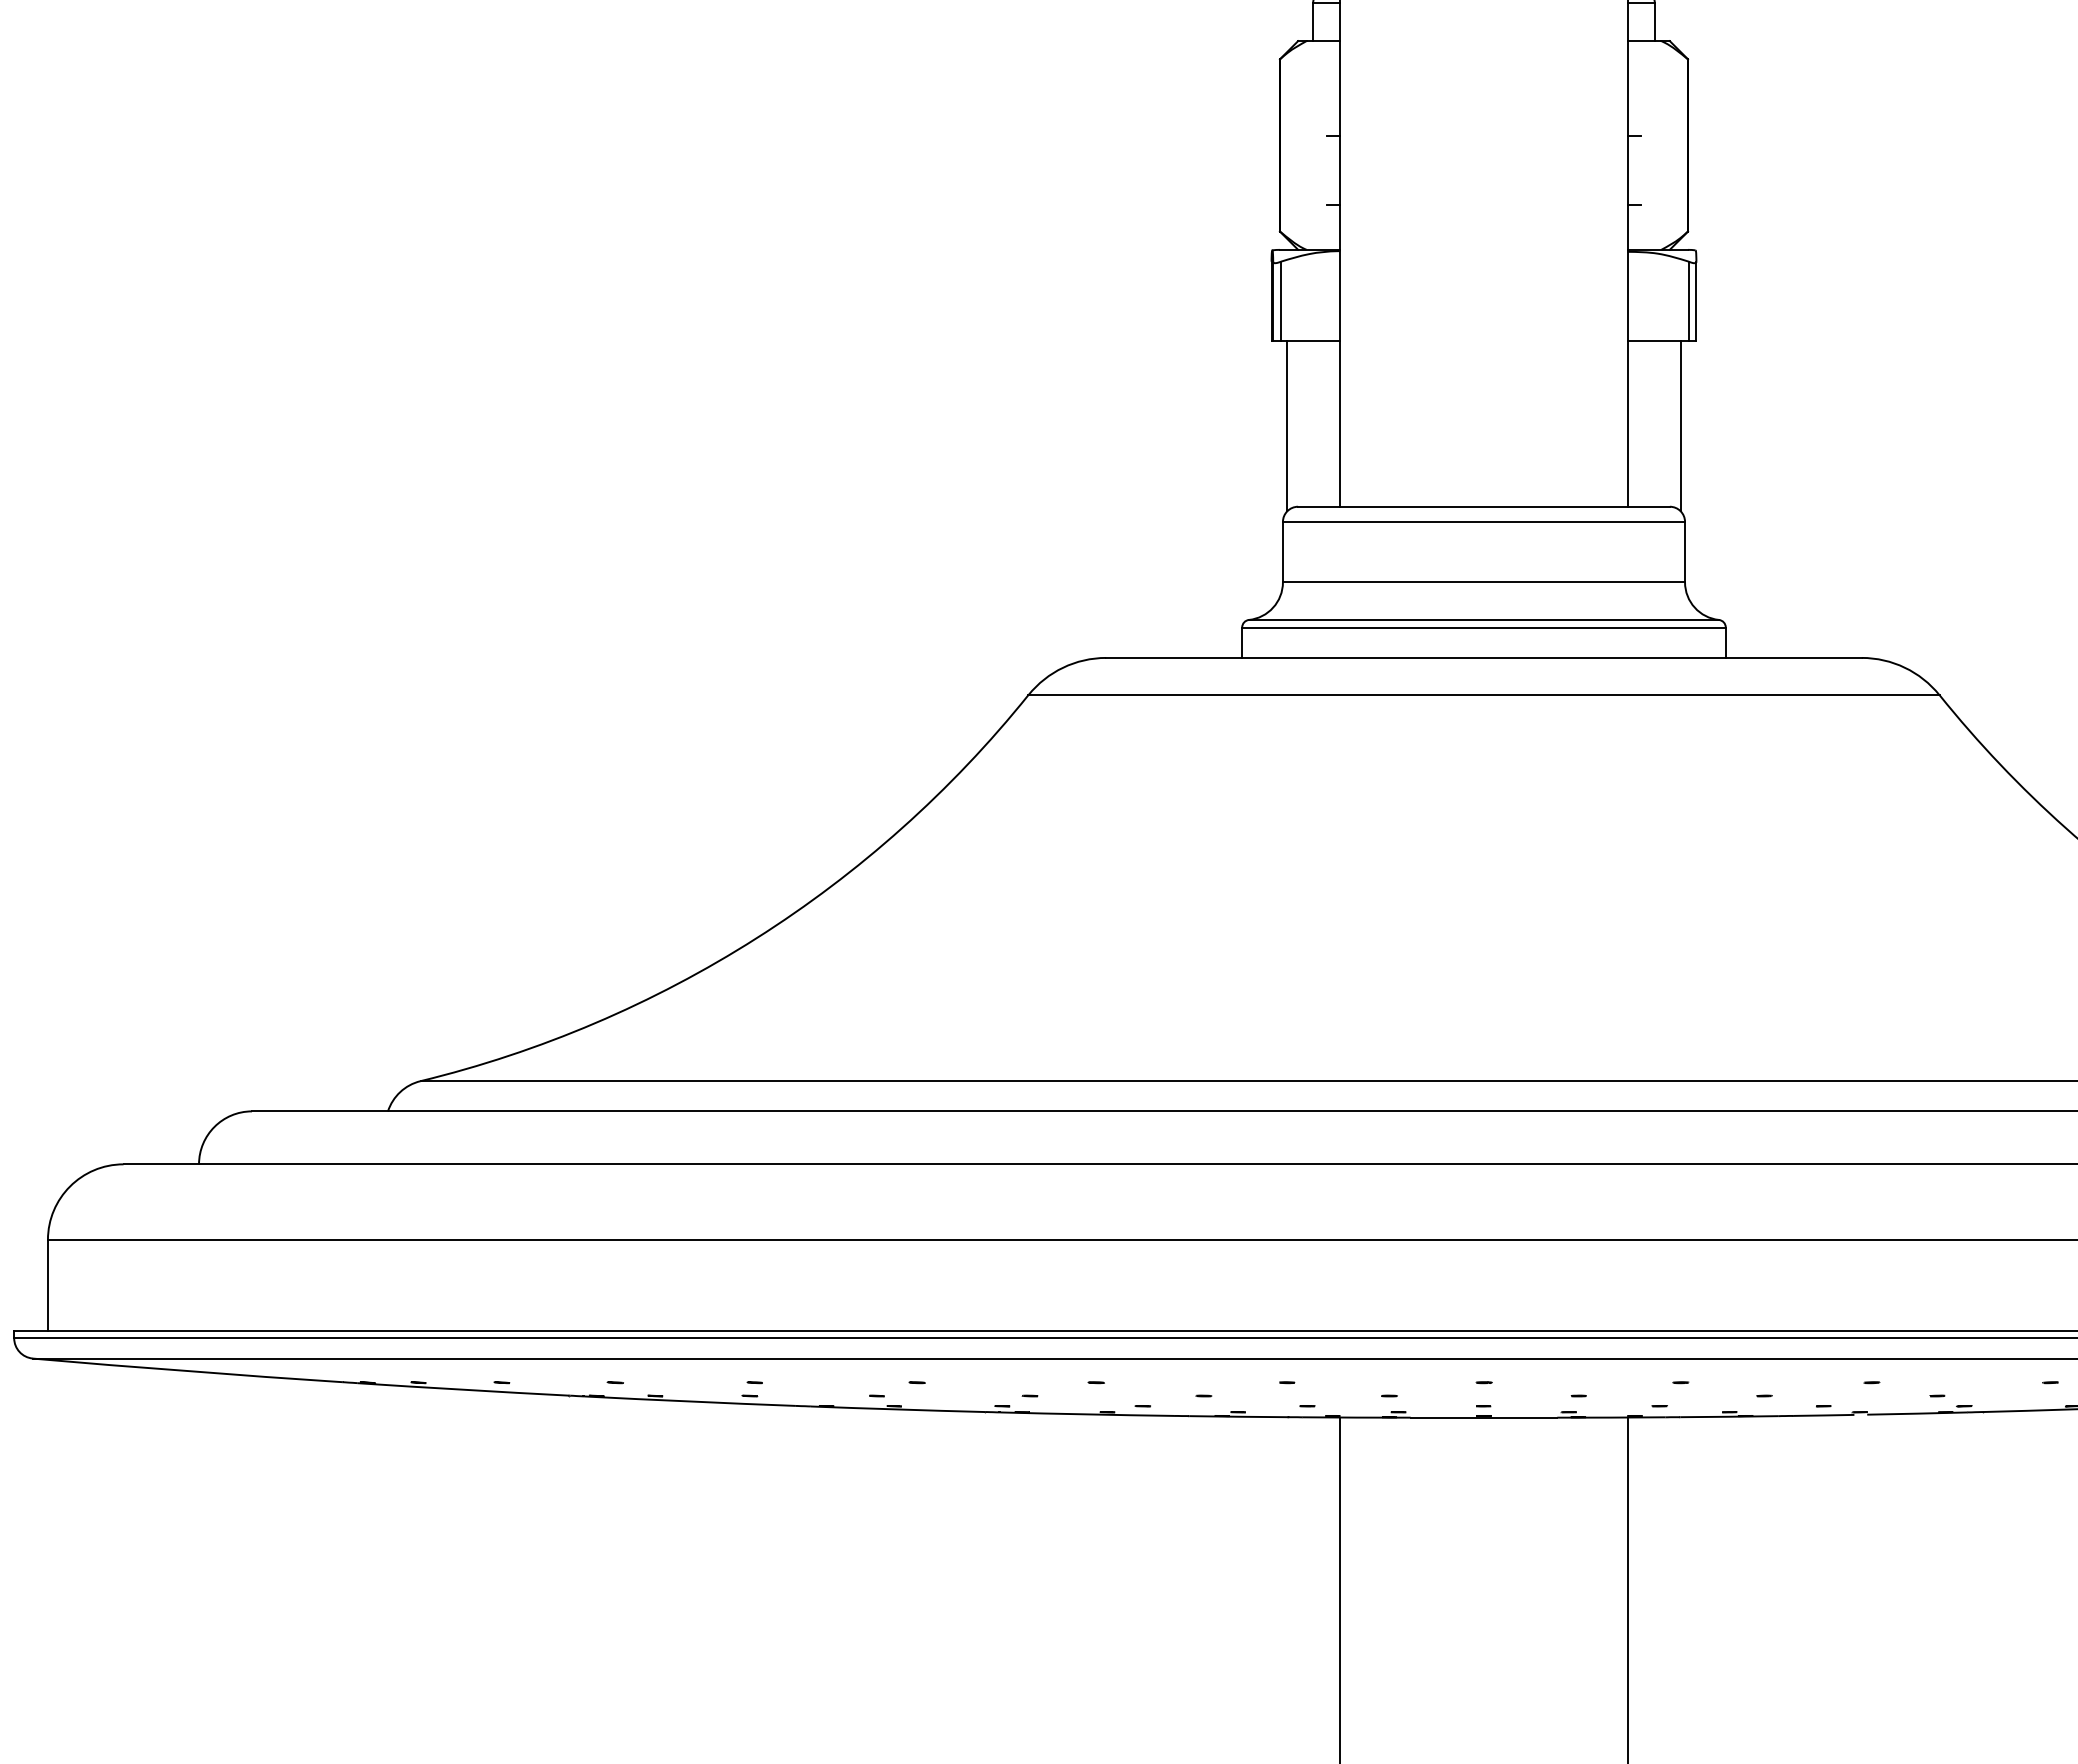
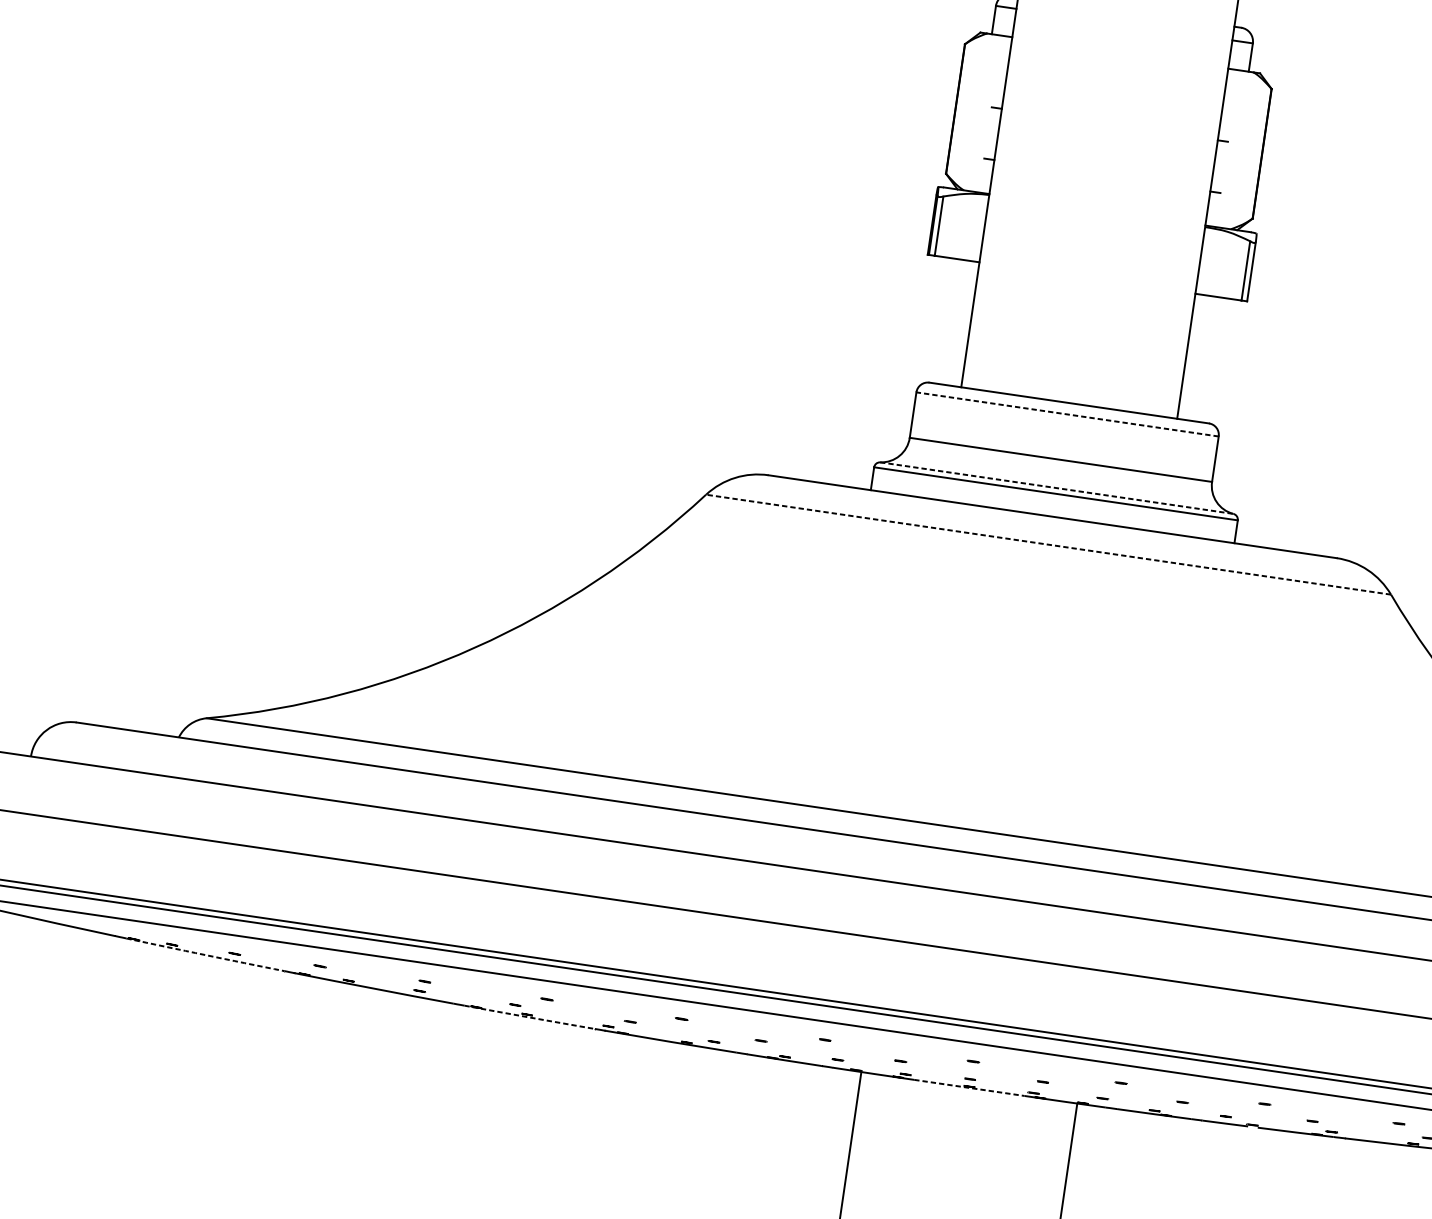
line: (1287, 425) -> (930, 320), removed
line: (1680, 425) -> (1225, 363), removed
line: (1483, 521) -> (1067, 414), solid -> dashed
line: (1484, 619) -> (1057, 487), solid -> dashed
line: (1483, 695) -> (1048, 544), solid -> dashed
arc: (463, 1389) -> (205, 954), solid -> dashed
arc: (898, 1409) -> (530, 1017), solid -> dashed
line: (1484, 1417) -> (969, 1087), solid -> dashed

